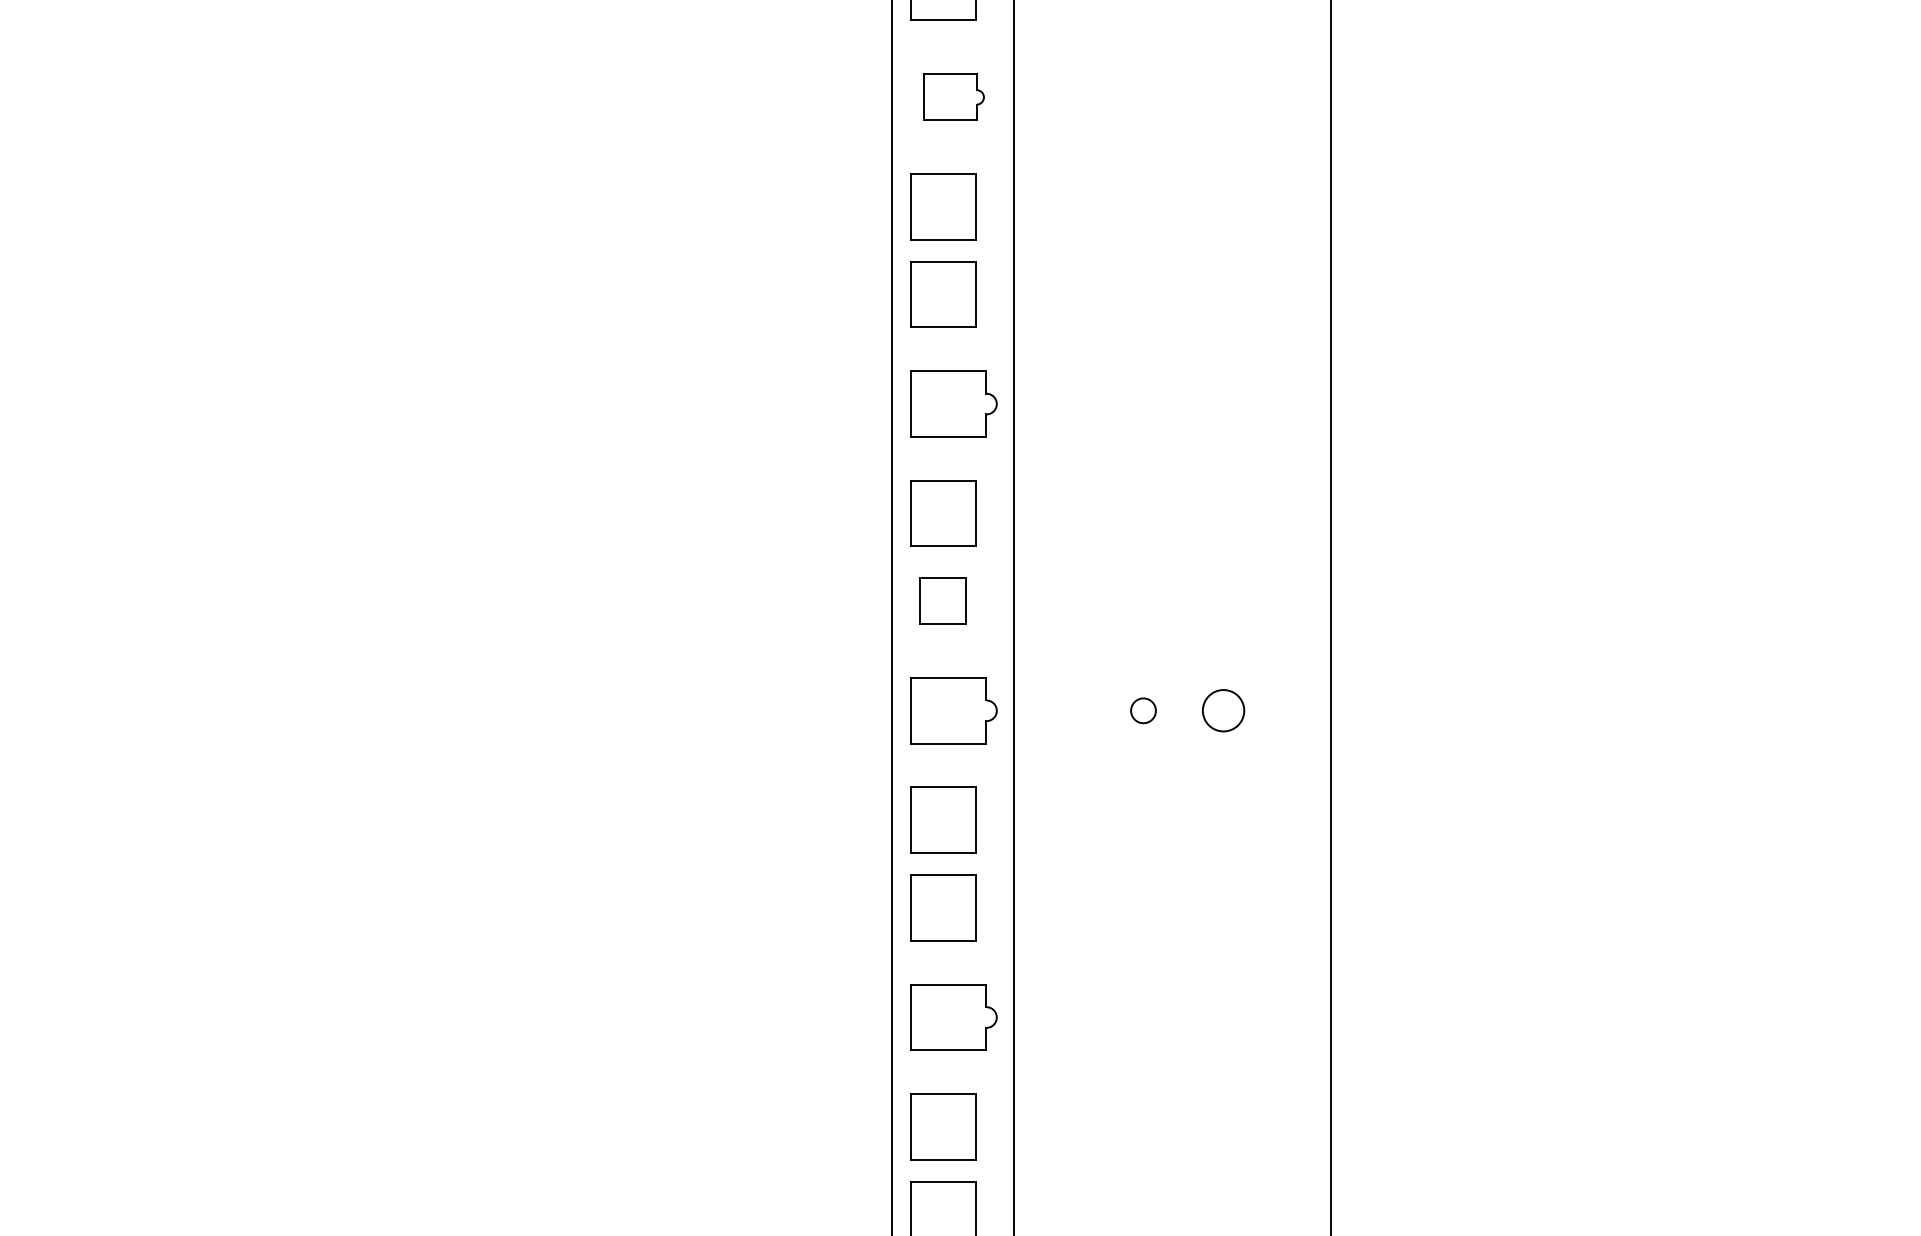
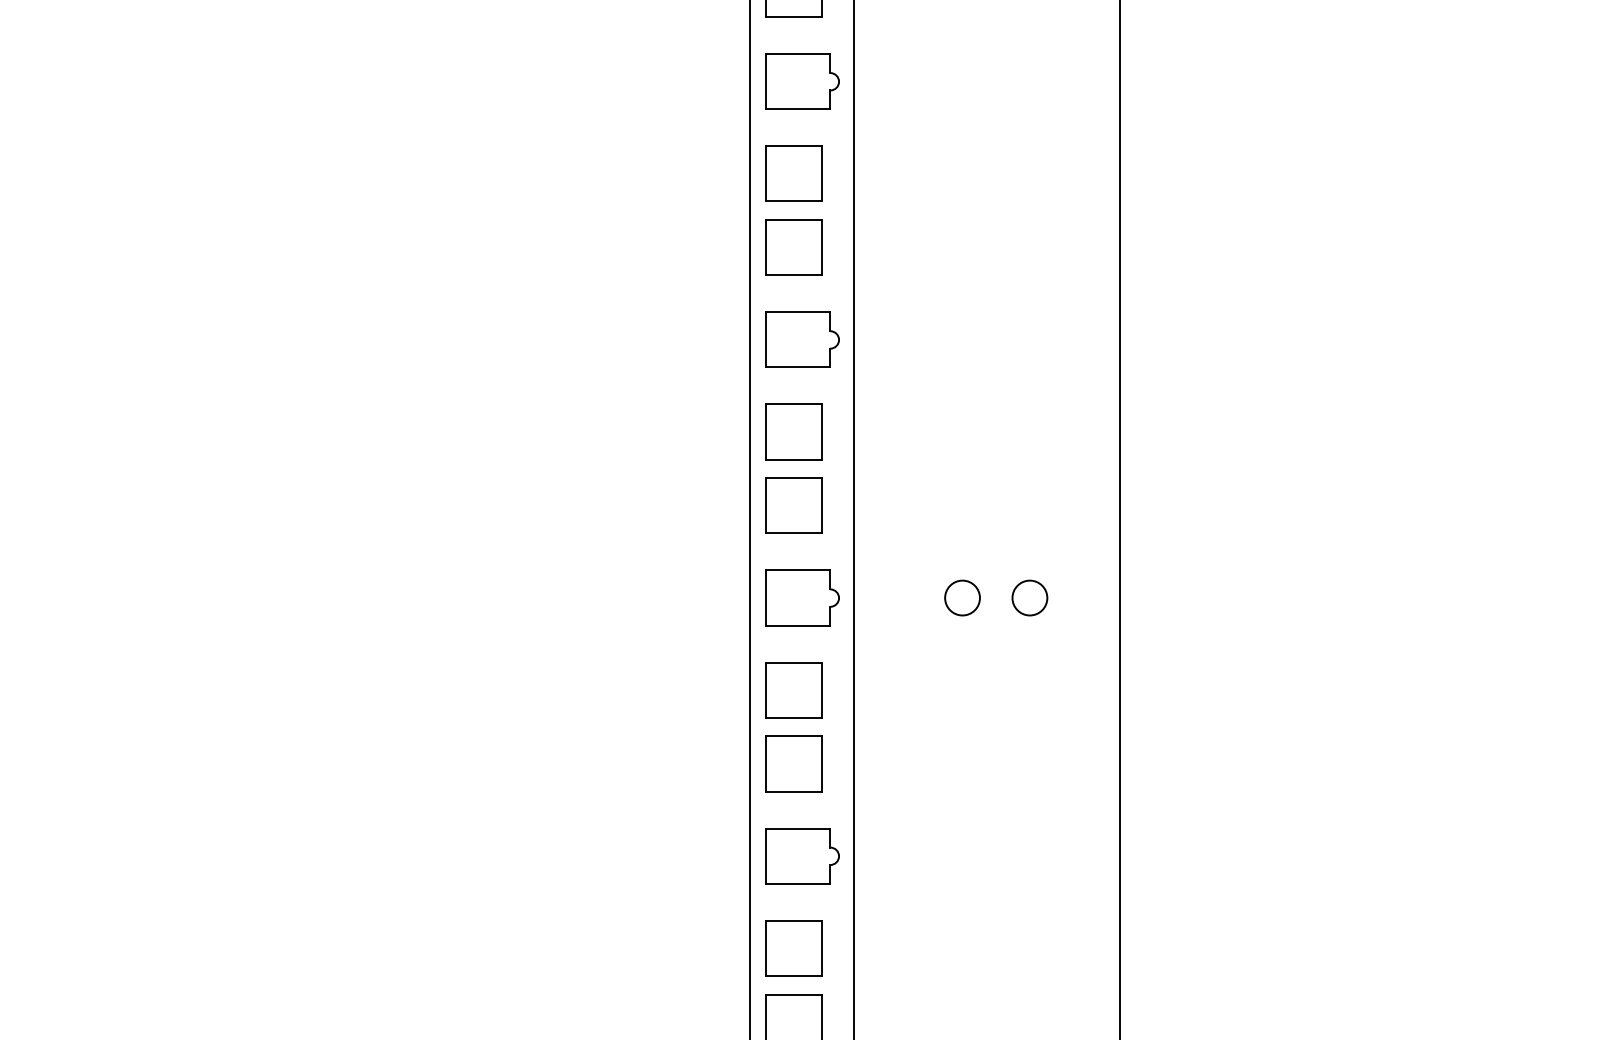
part: (953, 97) -> (802, 81), size x1.43
part: (943, 600) -> (794, 505), size x1.43
circle: (1143, 710) -> (962, 597), size x1.67

